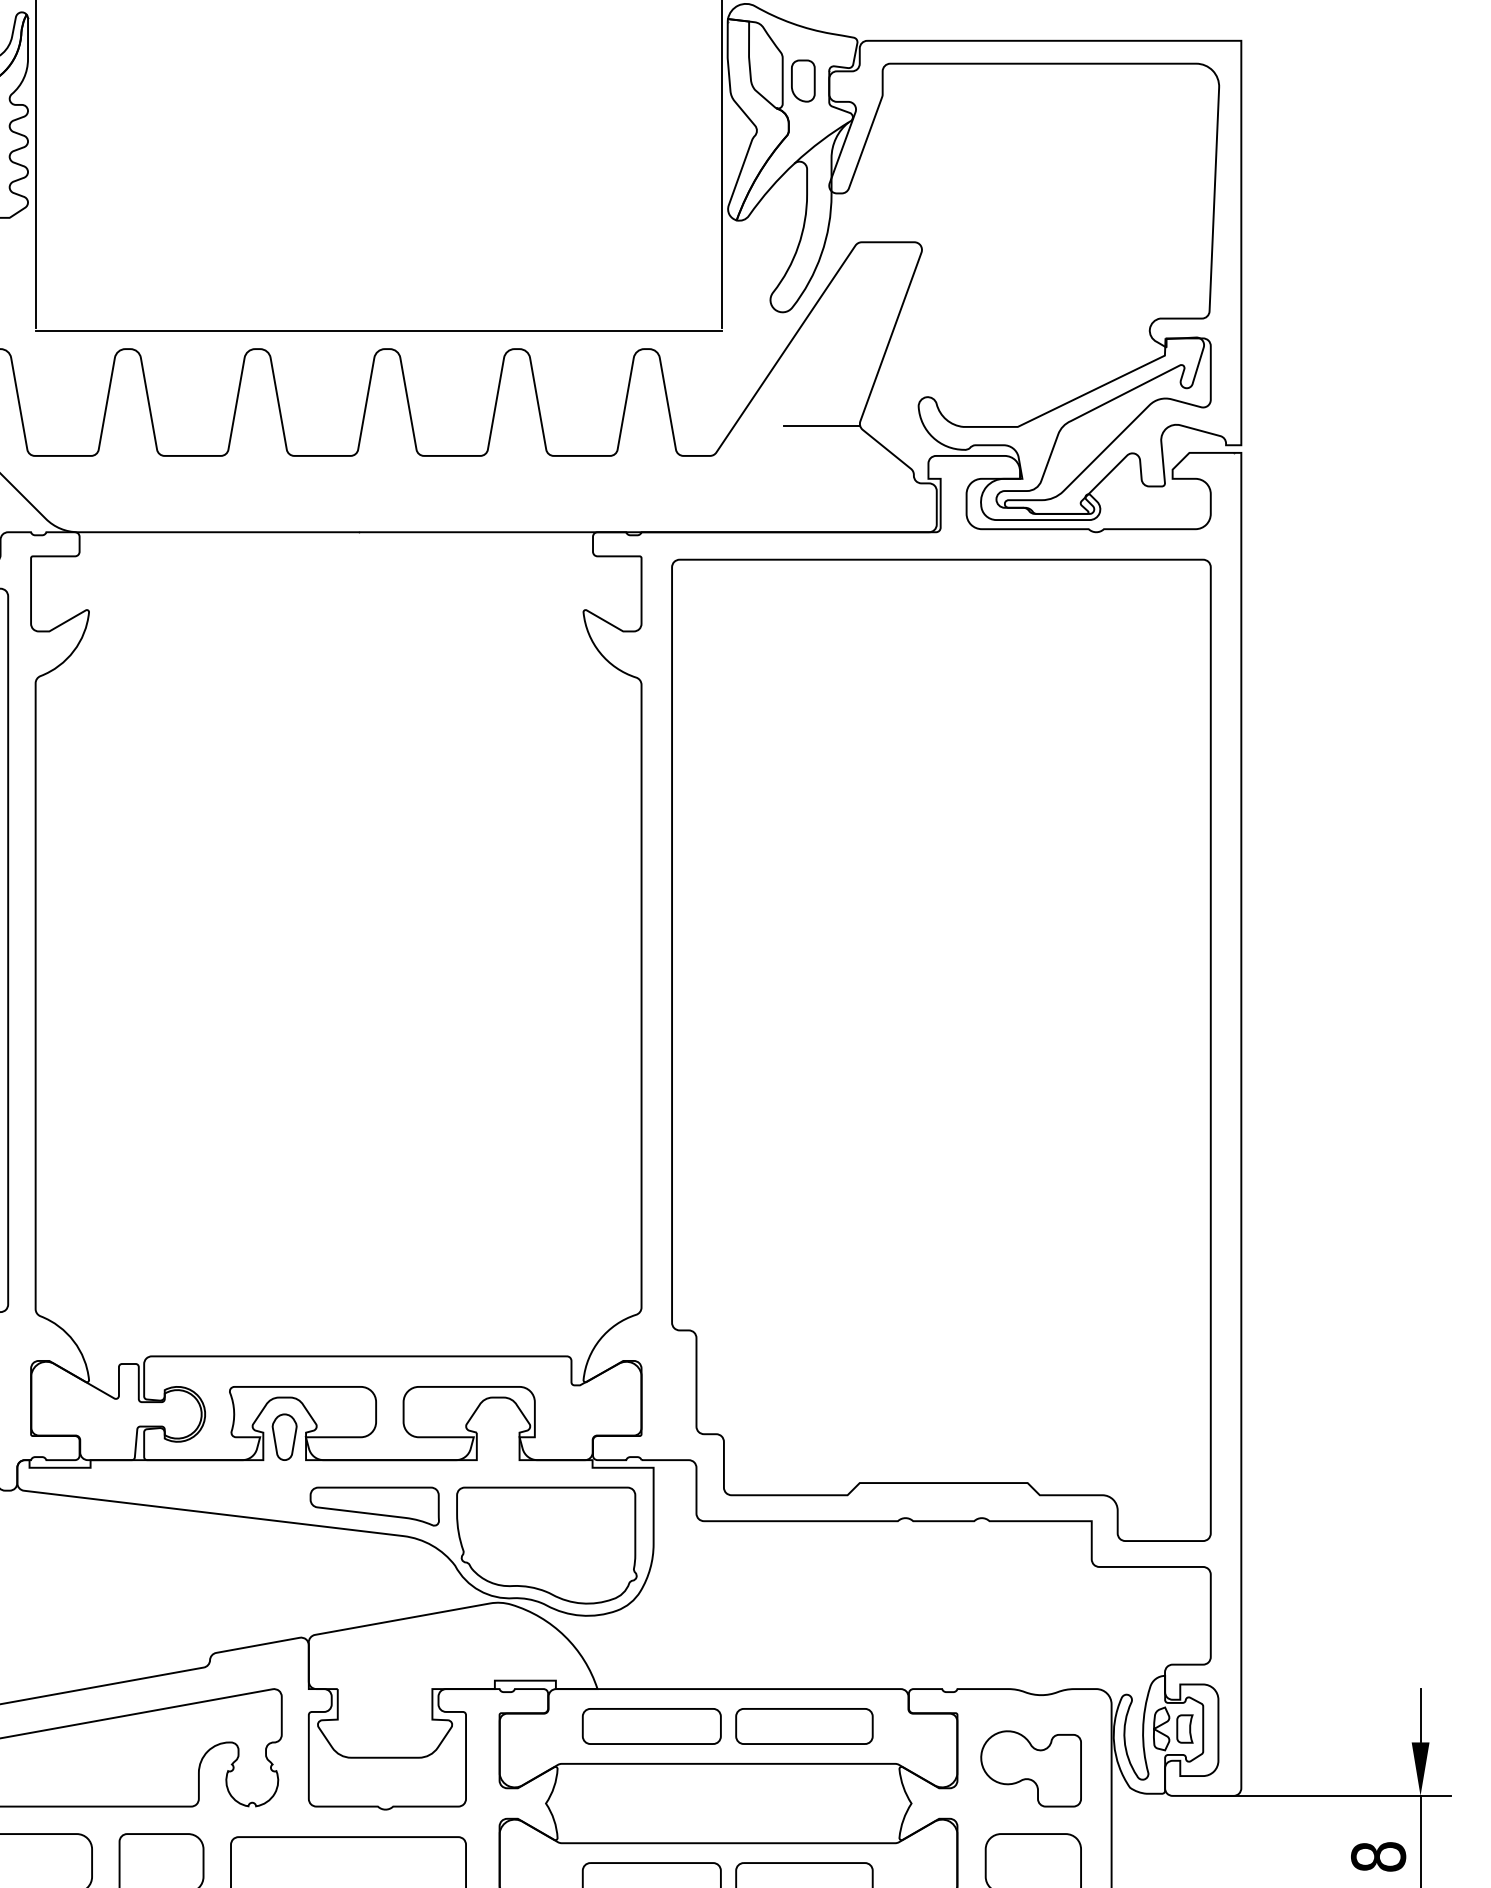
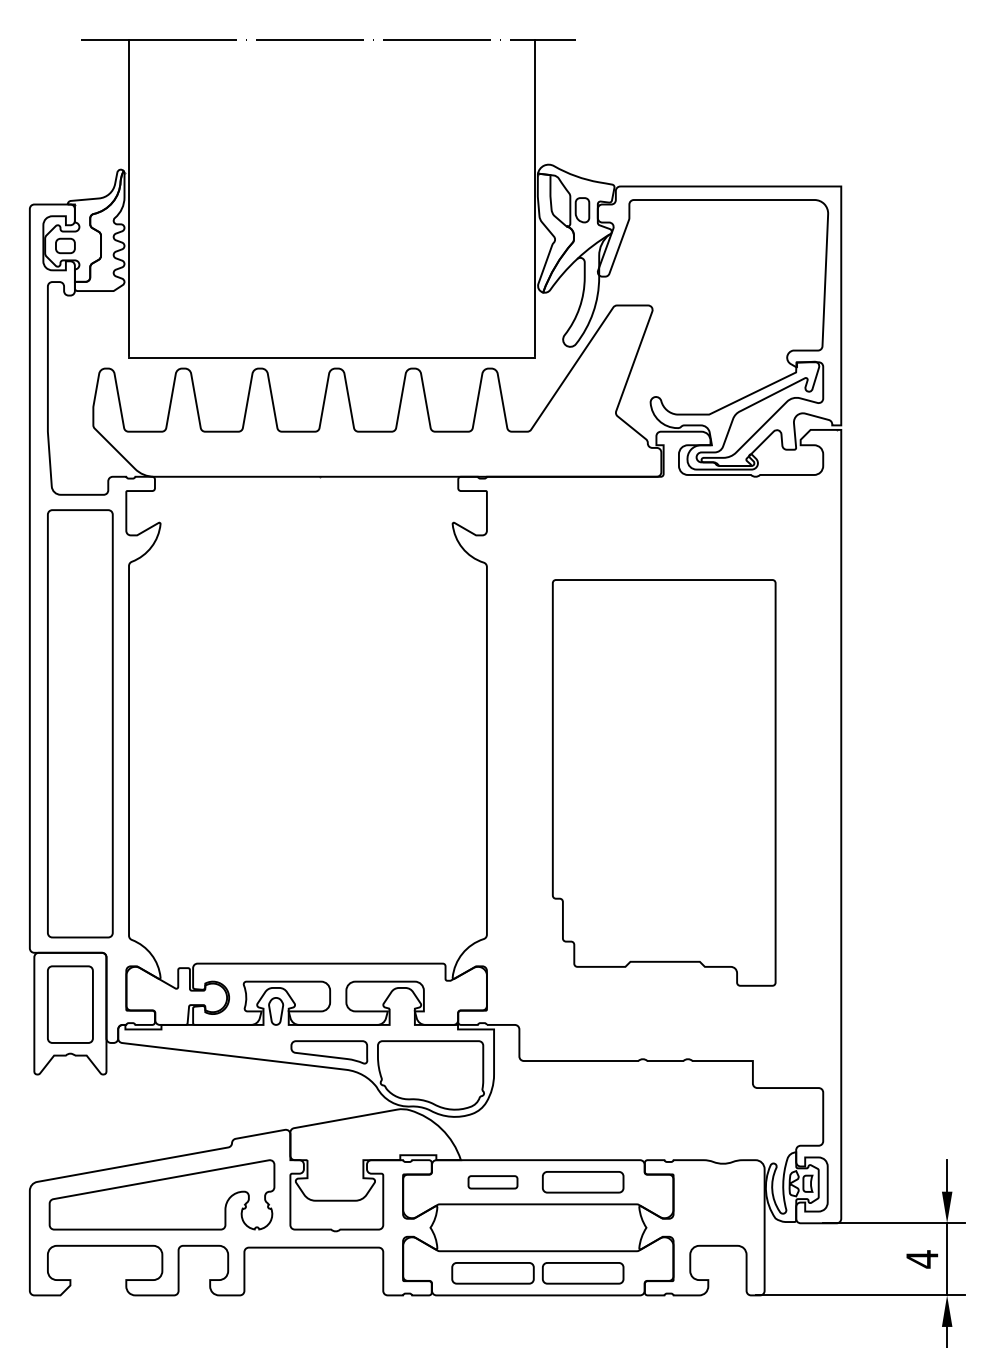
line: (821, 426) -> (593, 414), removed
part: (942, 1049) -> (664, 782), size x0.7
part: (650, 1726) -> (492, 1182), size x0.6
part: (1030, 1769) -> (716, 1207), removed
text: (1378, 1857) -> (922, 1259), 8 -> 4

